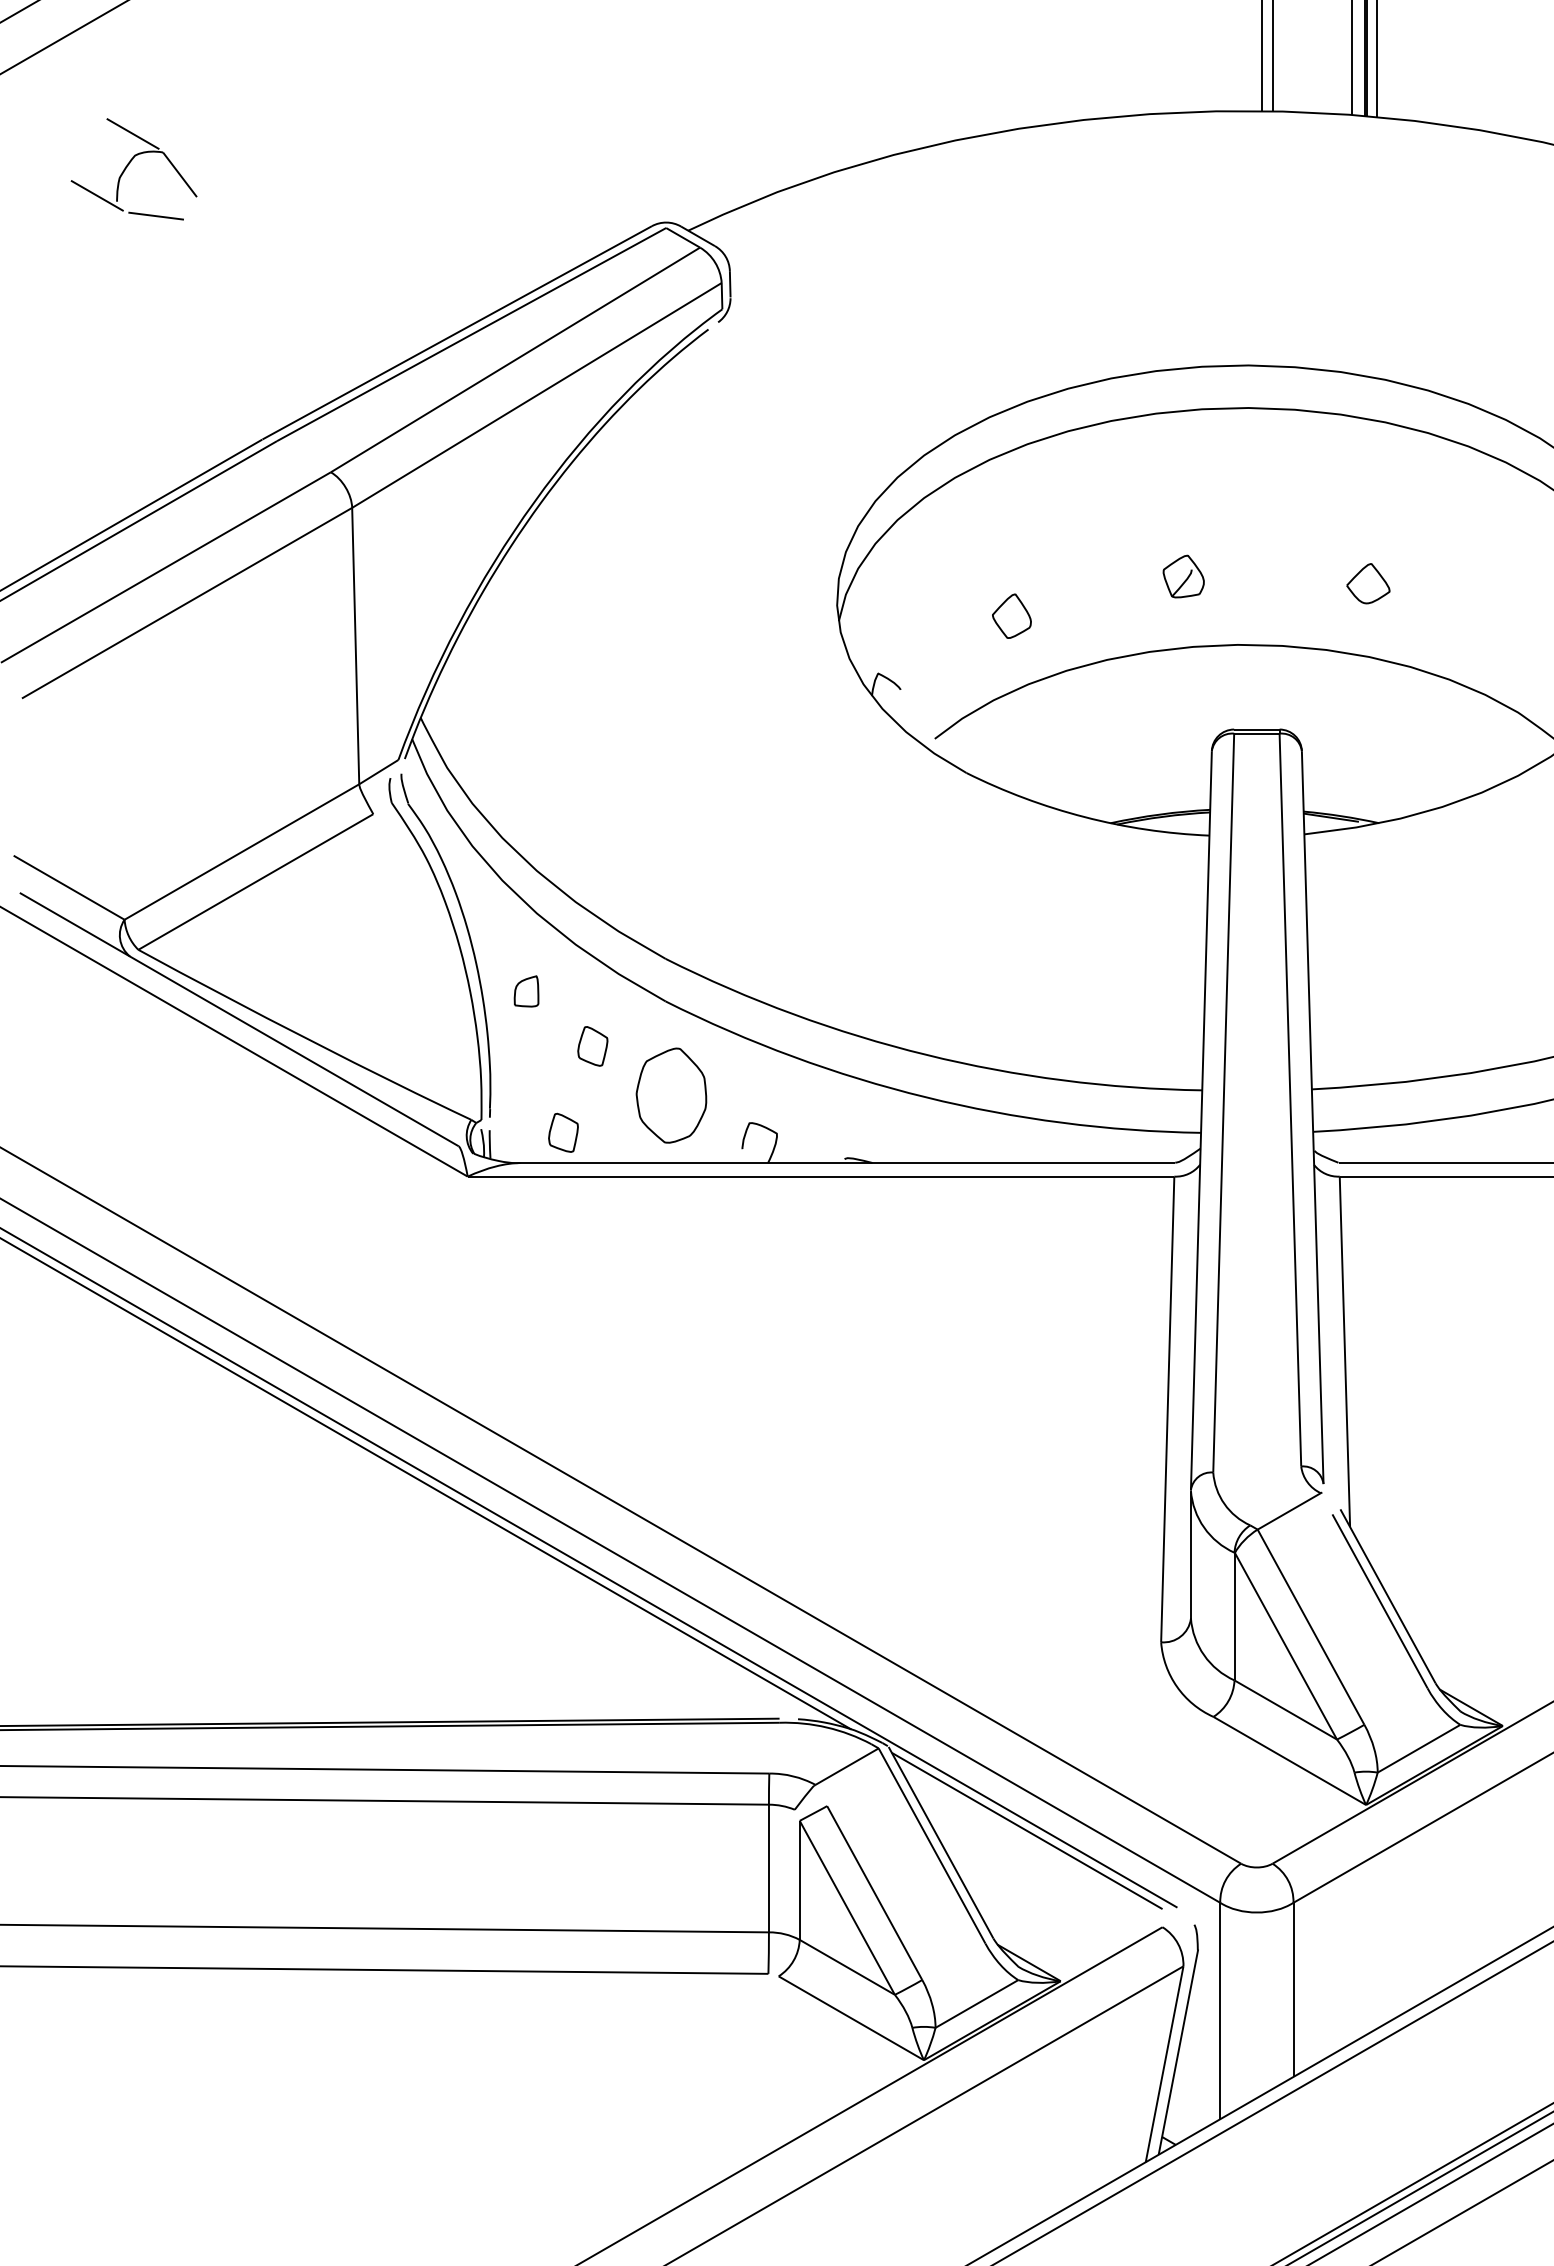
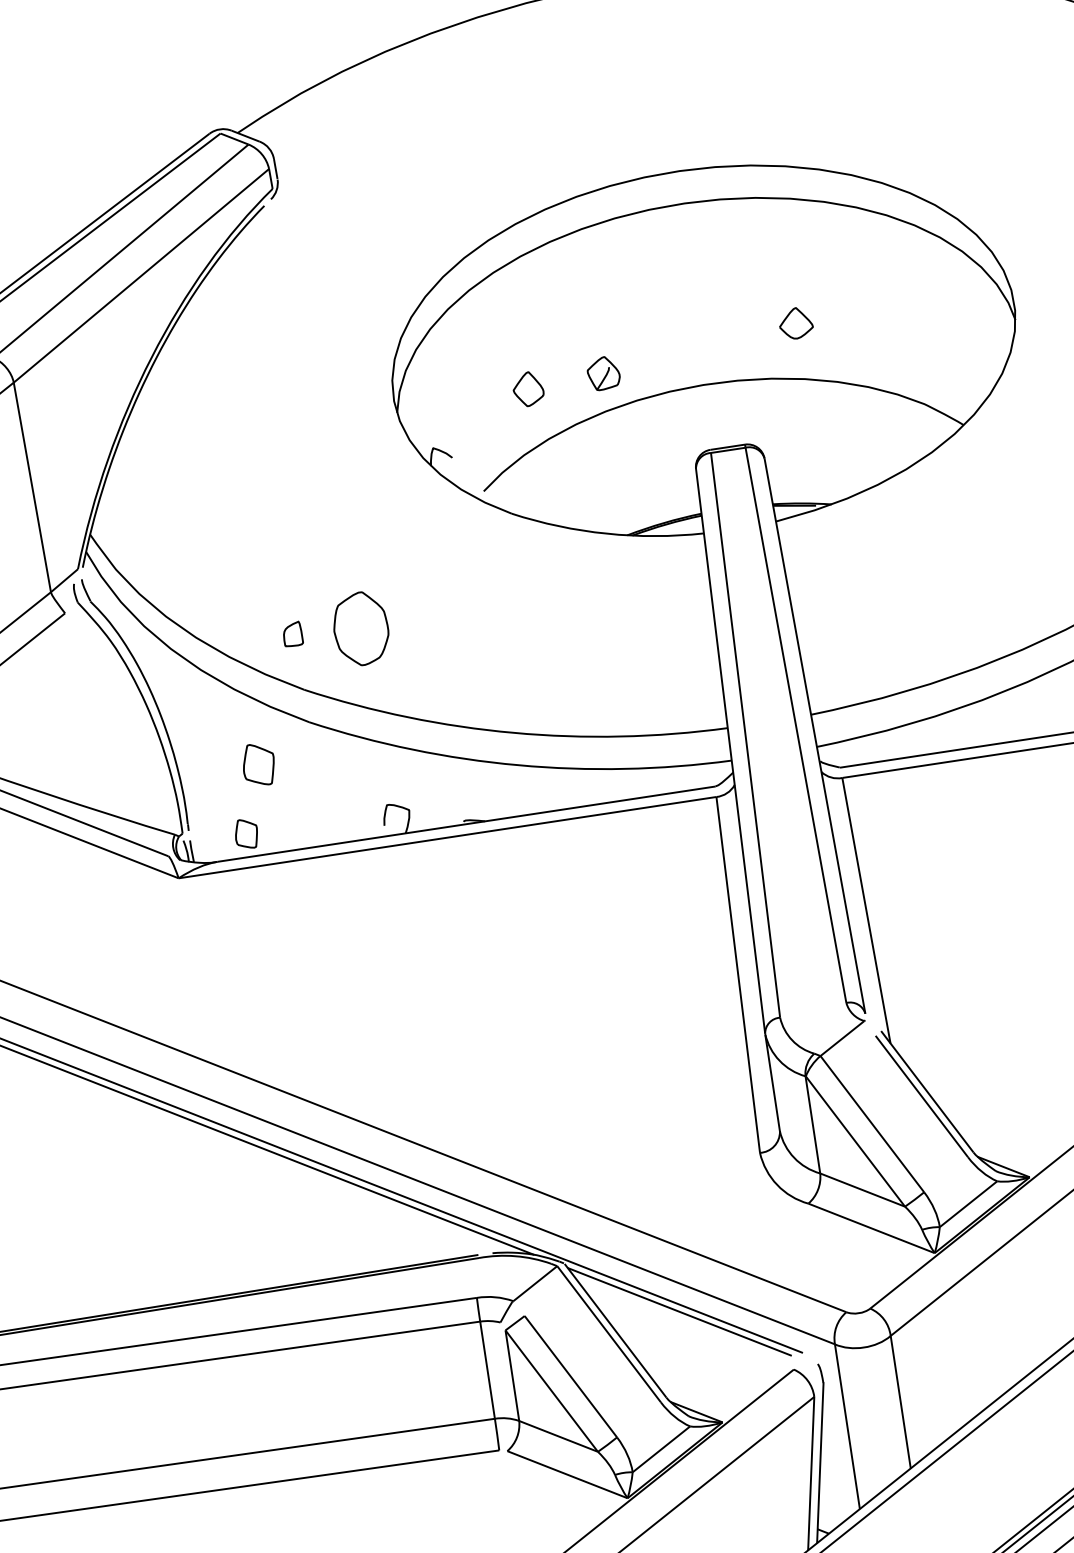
part: (1183, 576) -> (603, 373), moved
part: (526, 991) -> (292, 634), moved
part: (592, 1046) -> (258, 764), size x1.4
part: (671, 1095) -> (361, 628), moved

